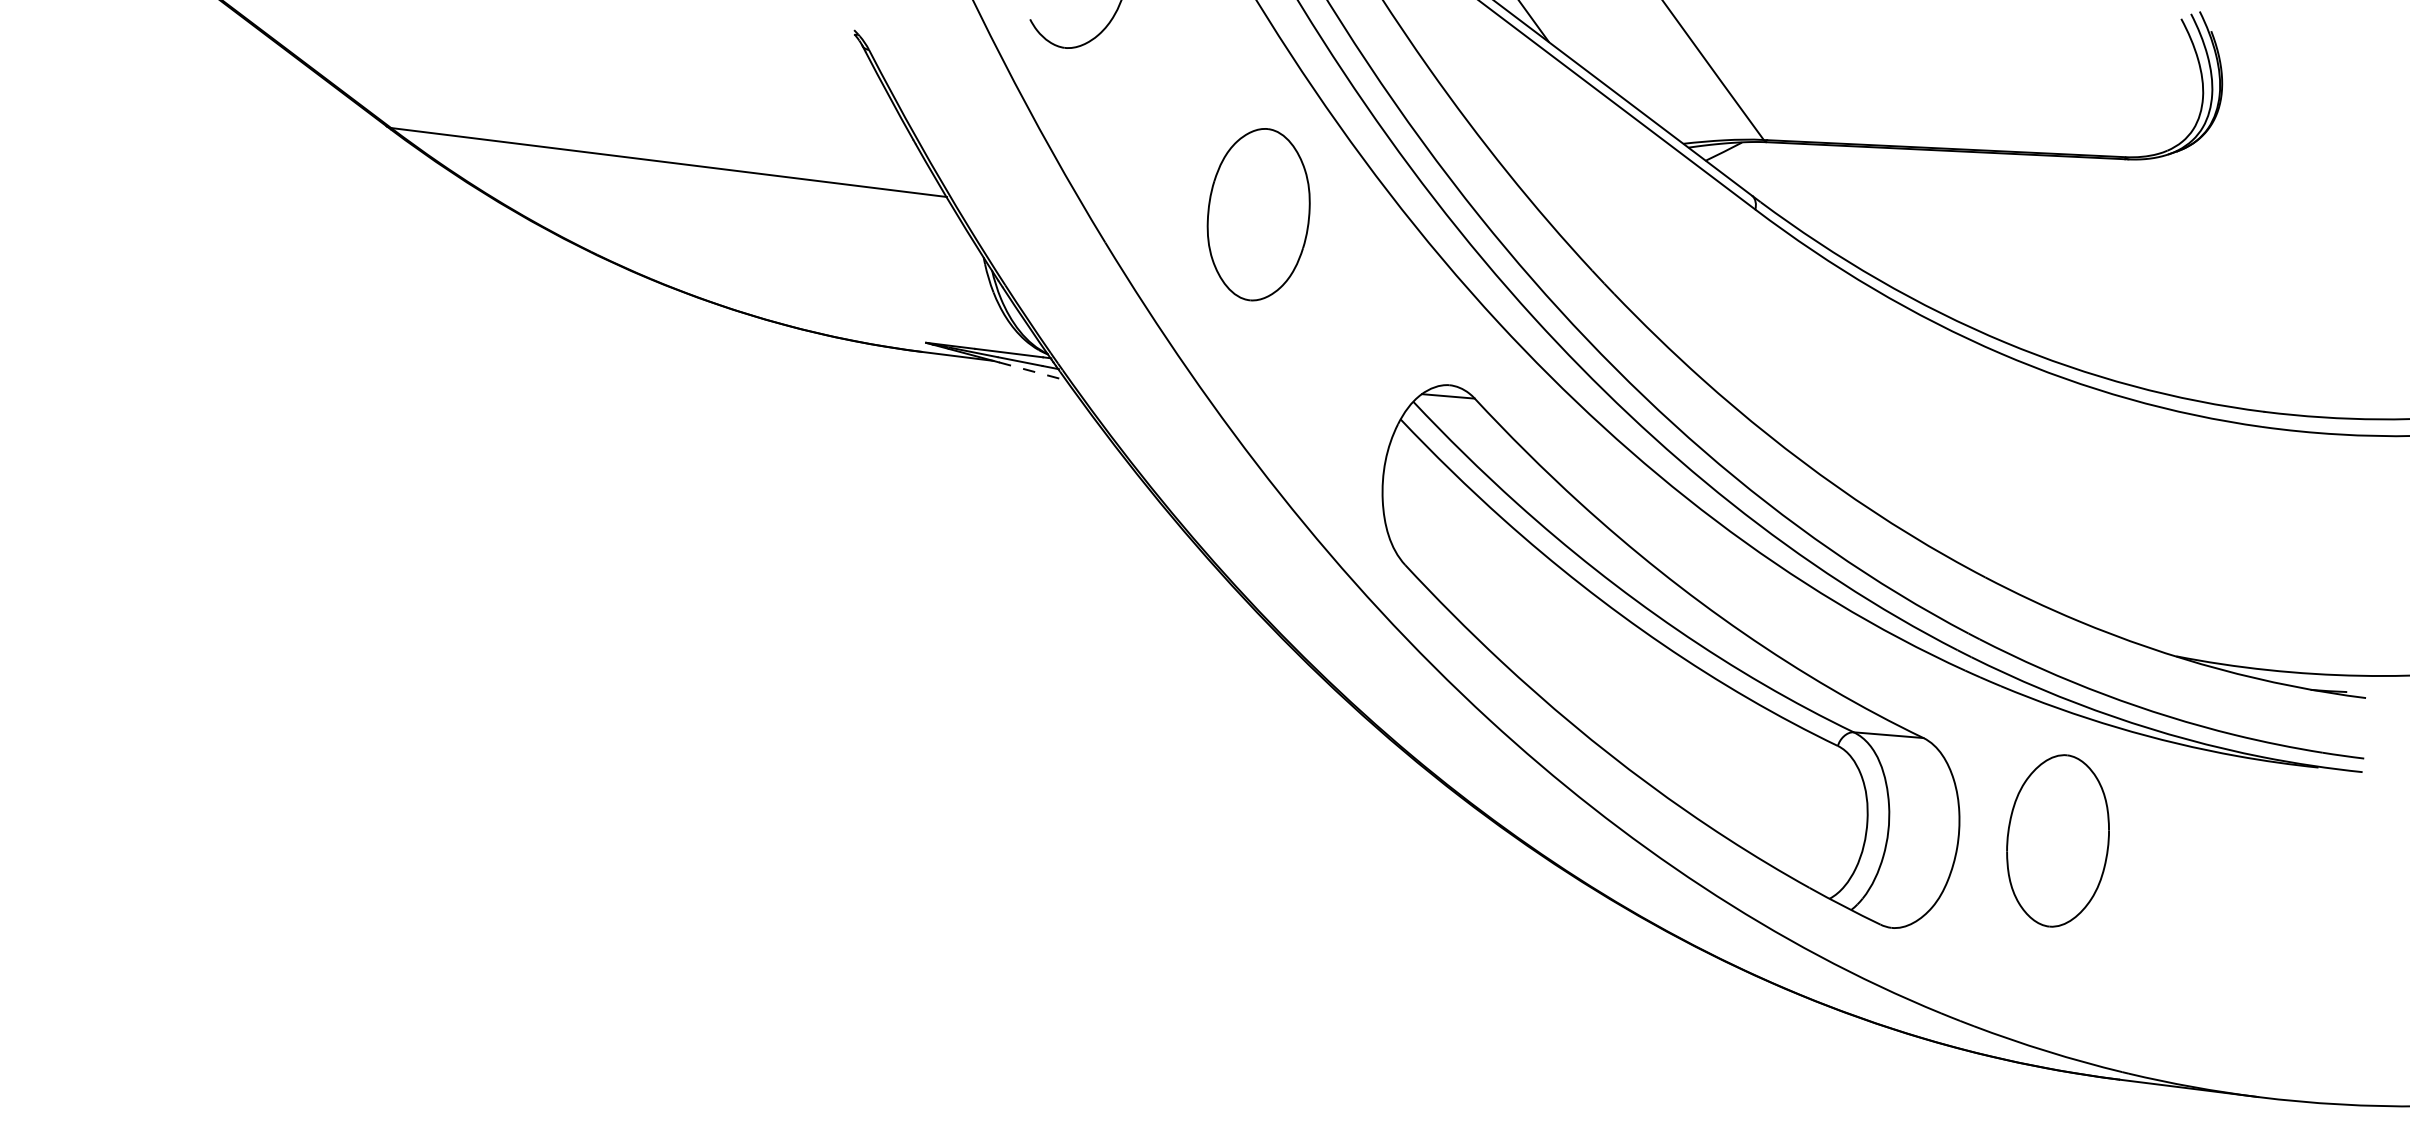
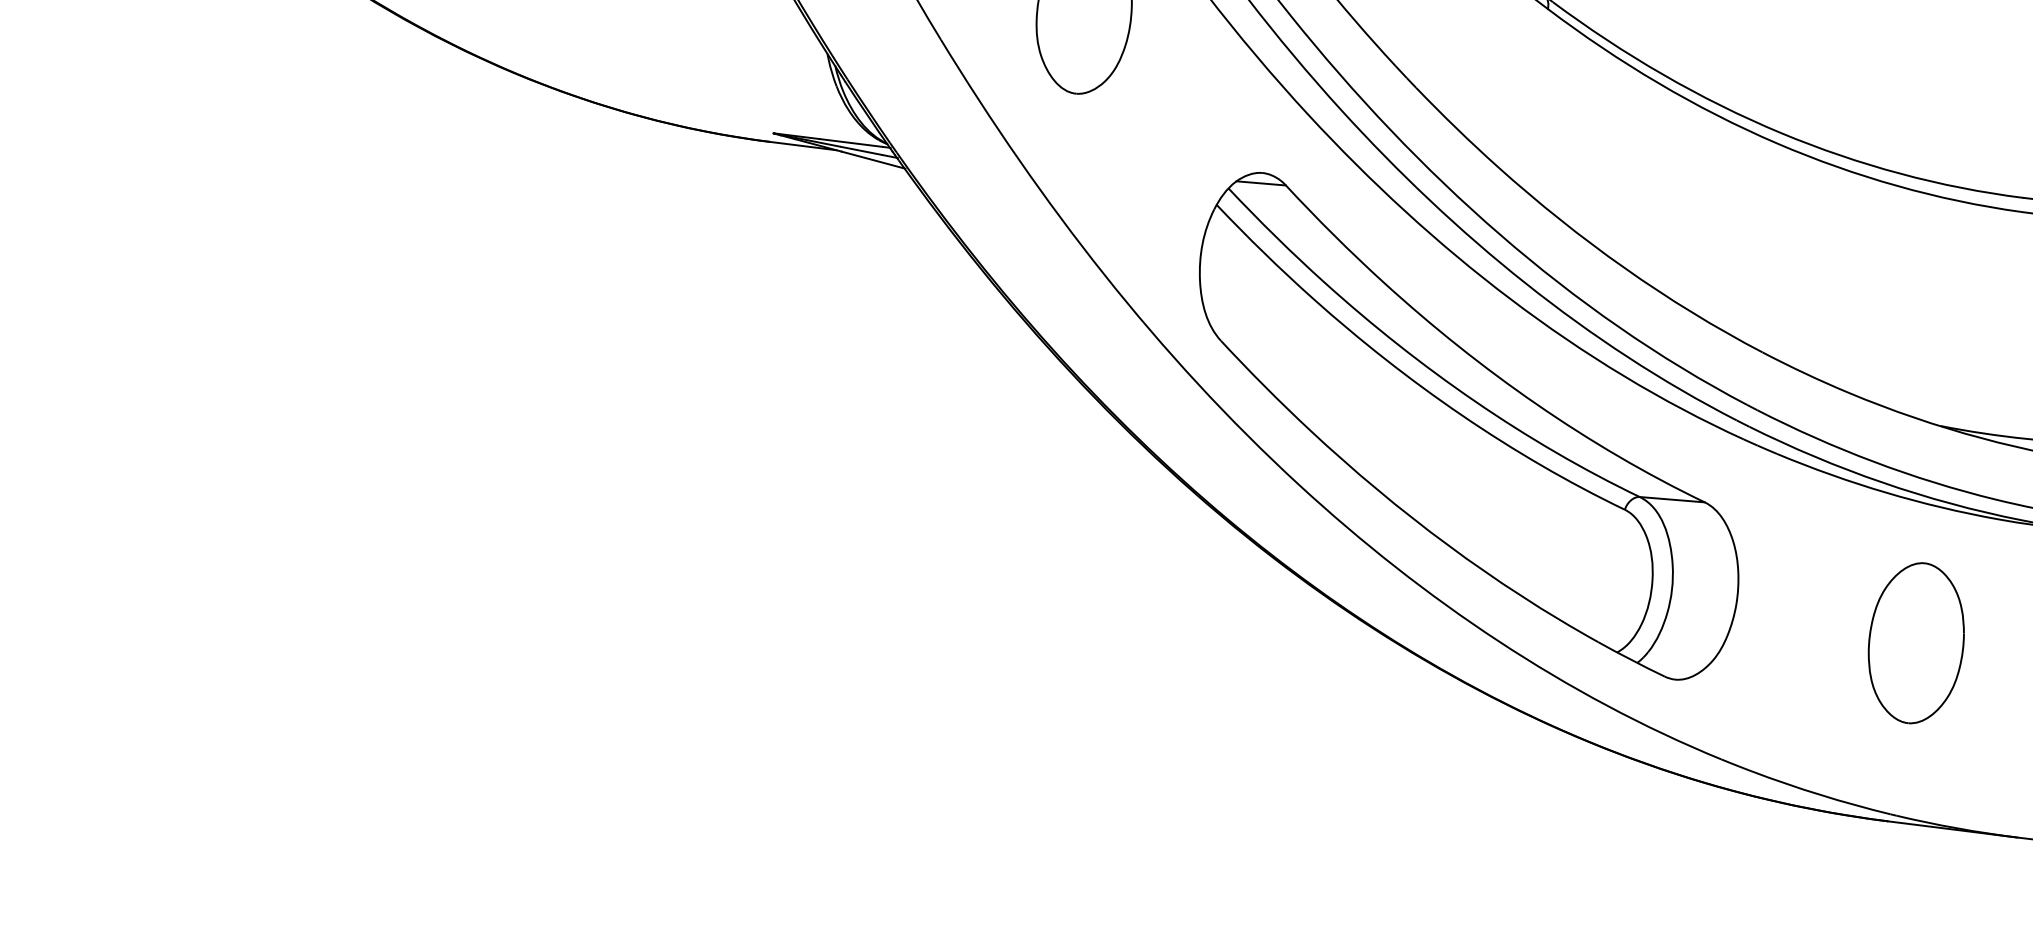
line: (1033, 371) -> (873, 160), dashed -> solid
part: (2057, 840) -> (1915, 642), moved

